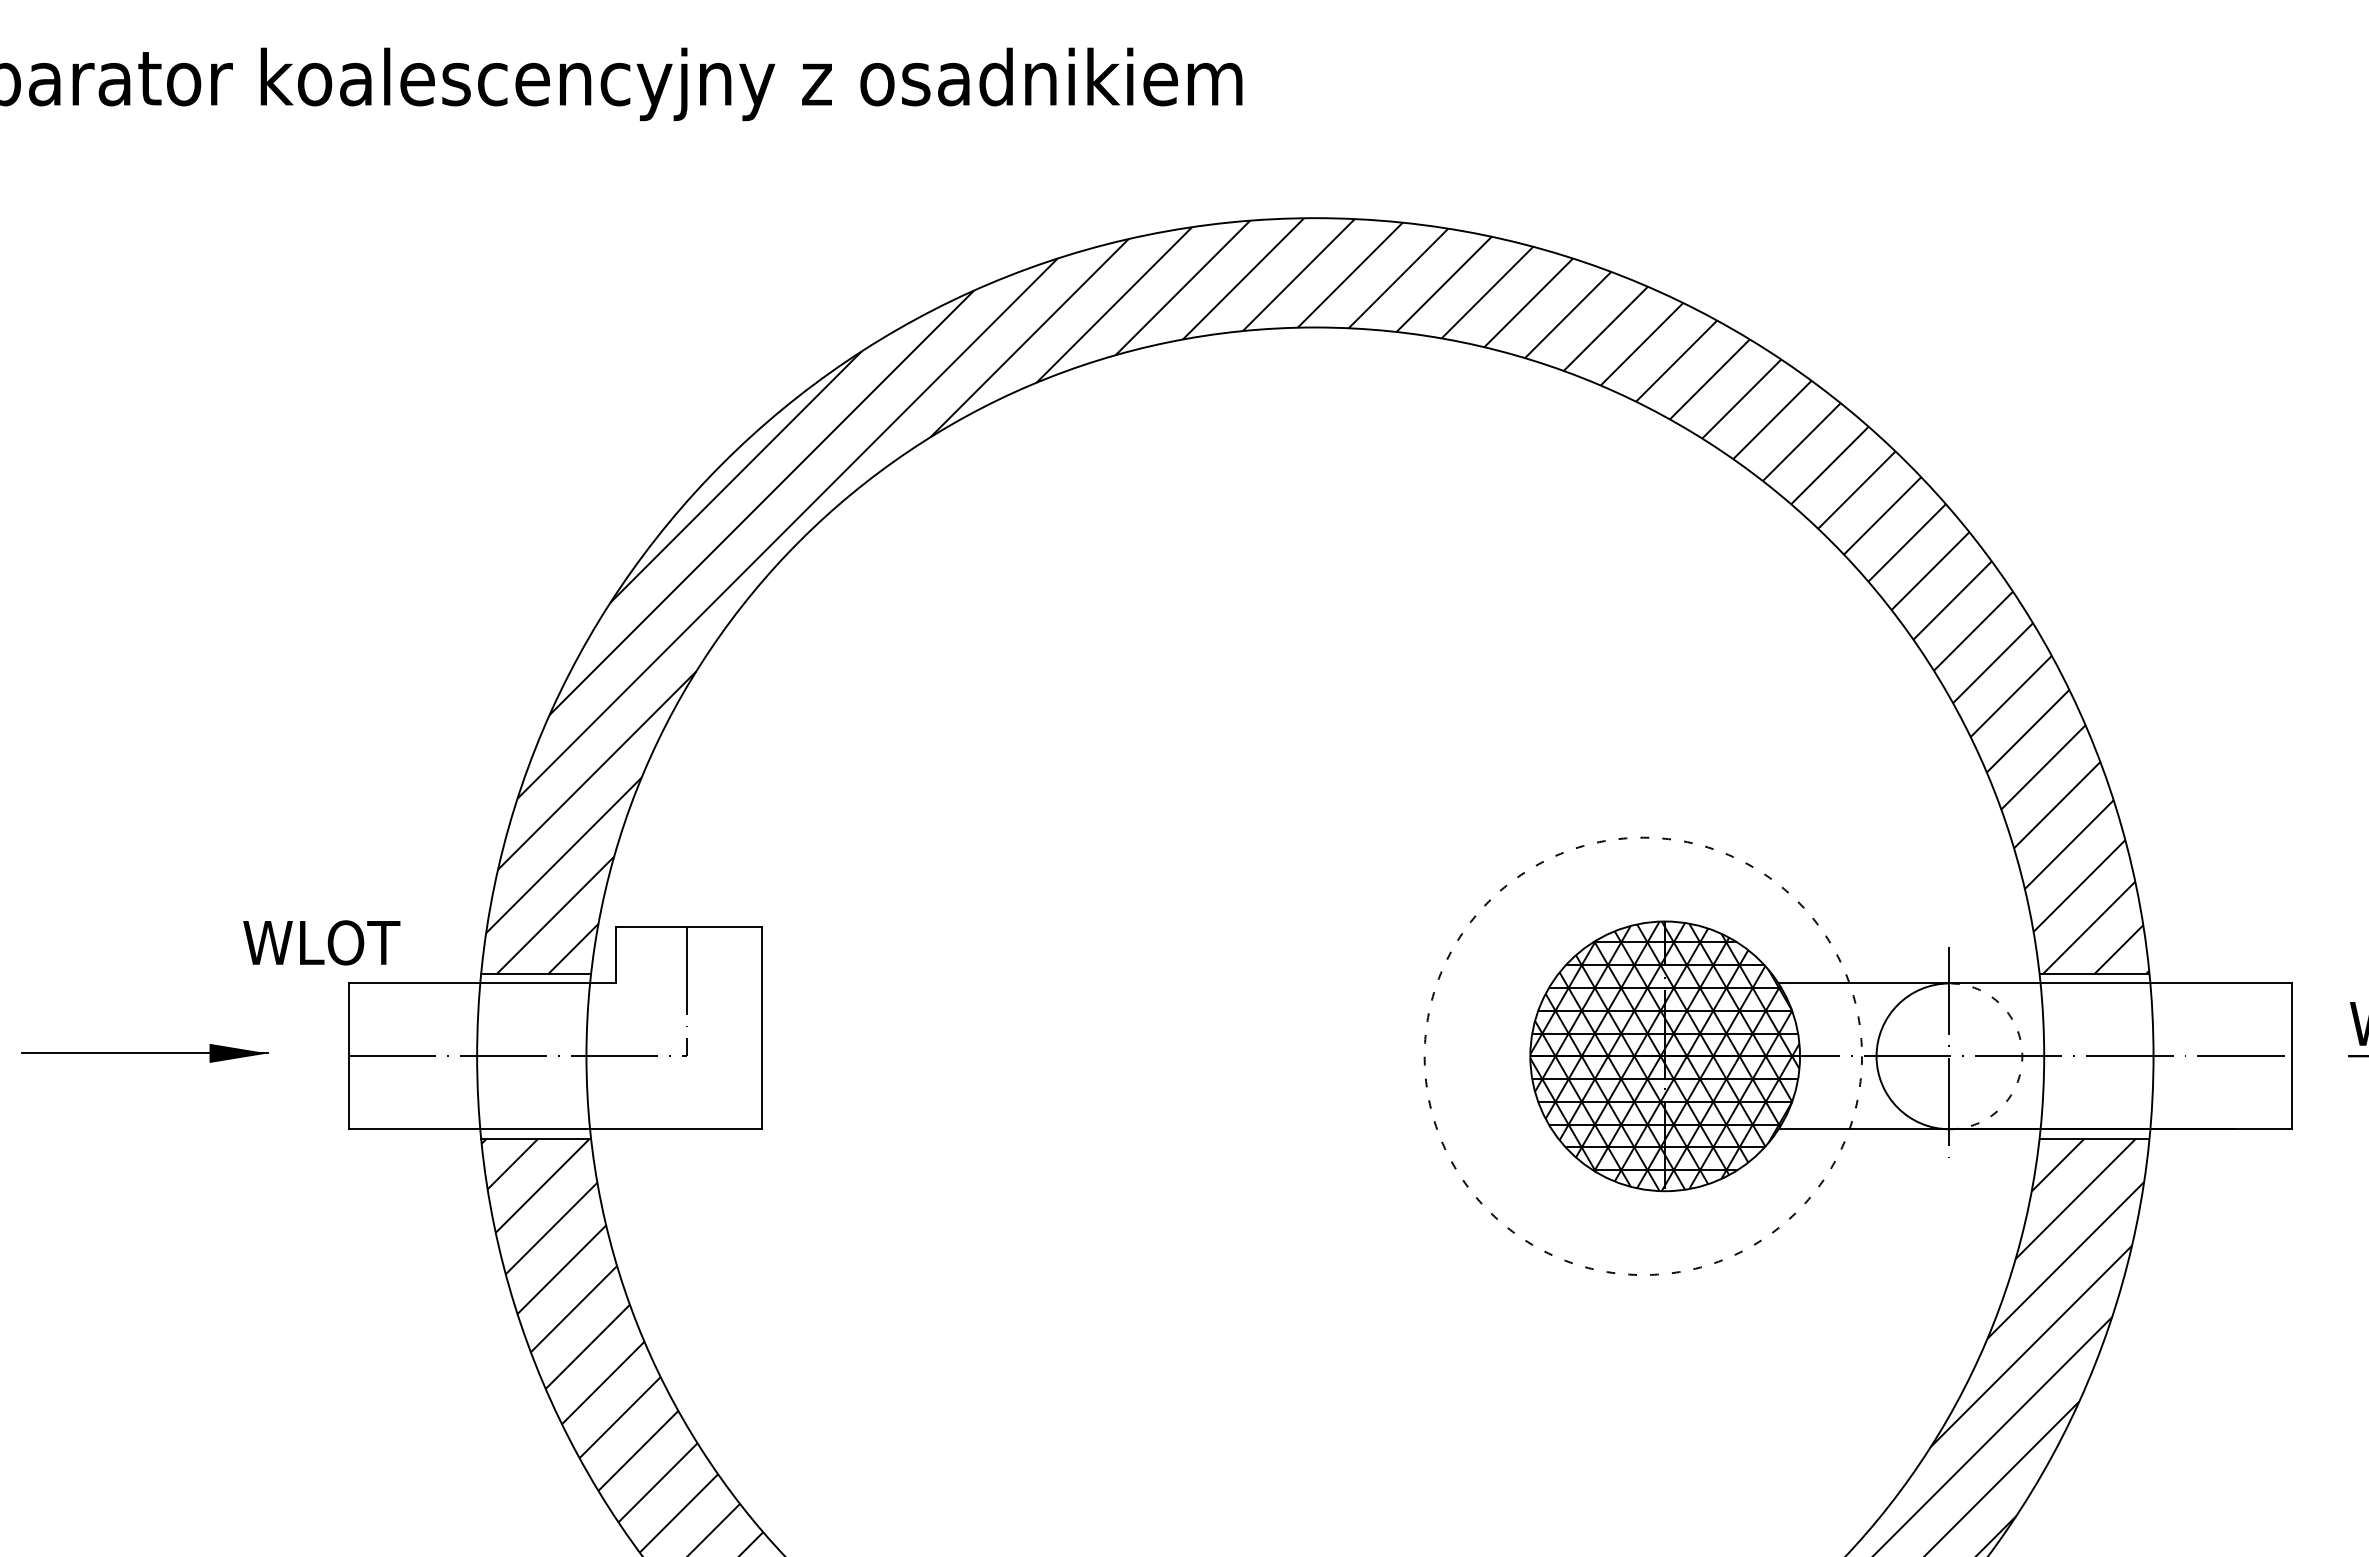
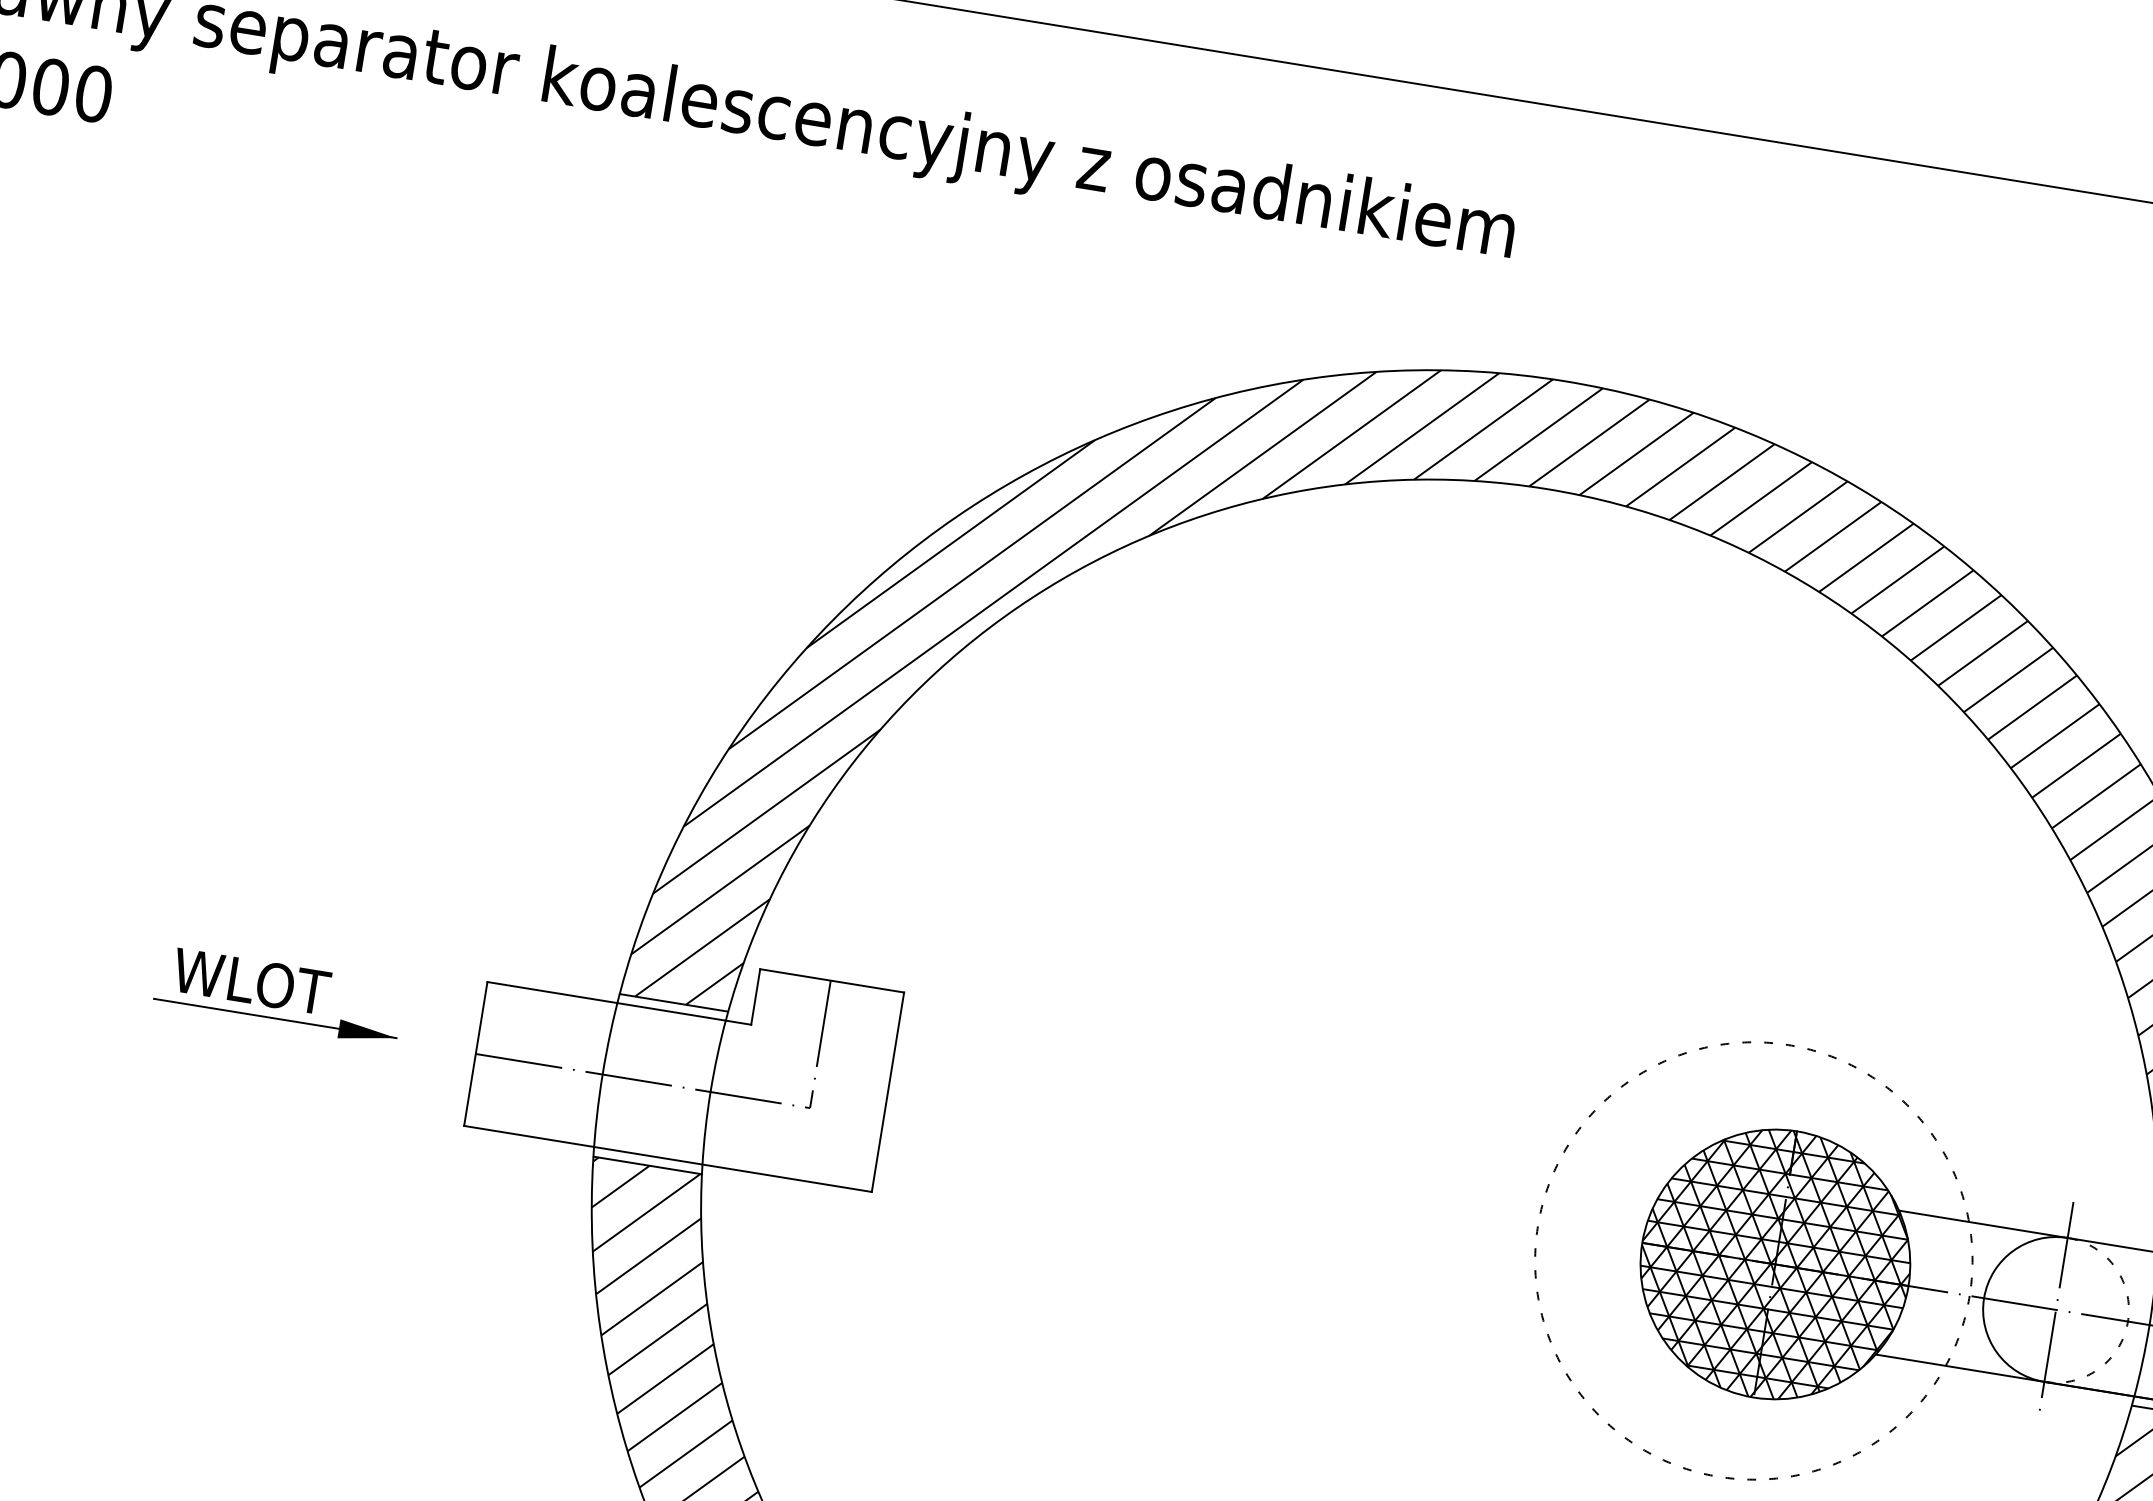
text: (321, 942) -> (251, 981), moved

